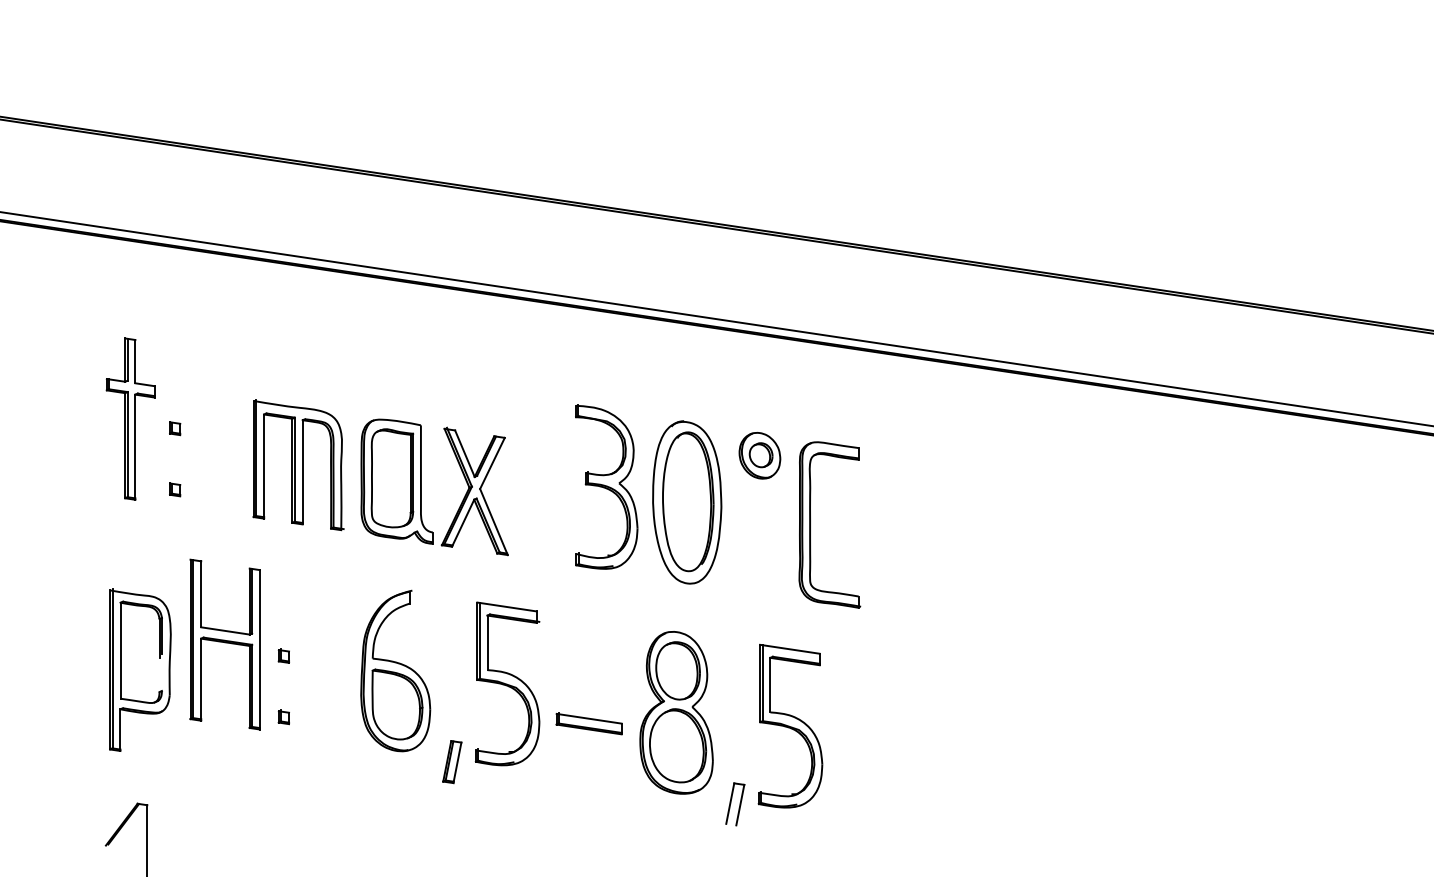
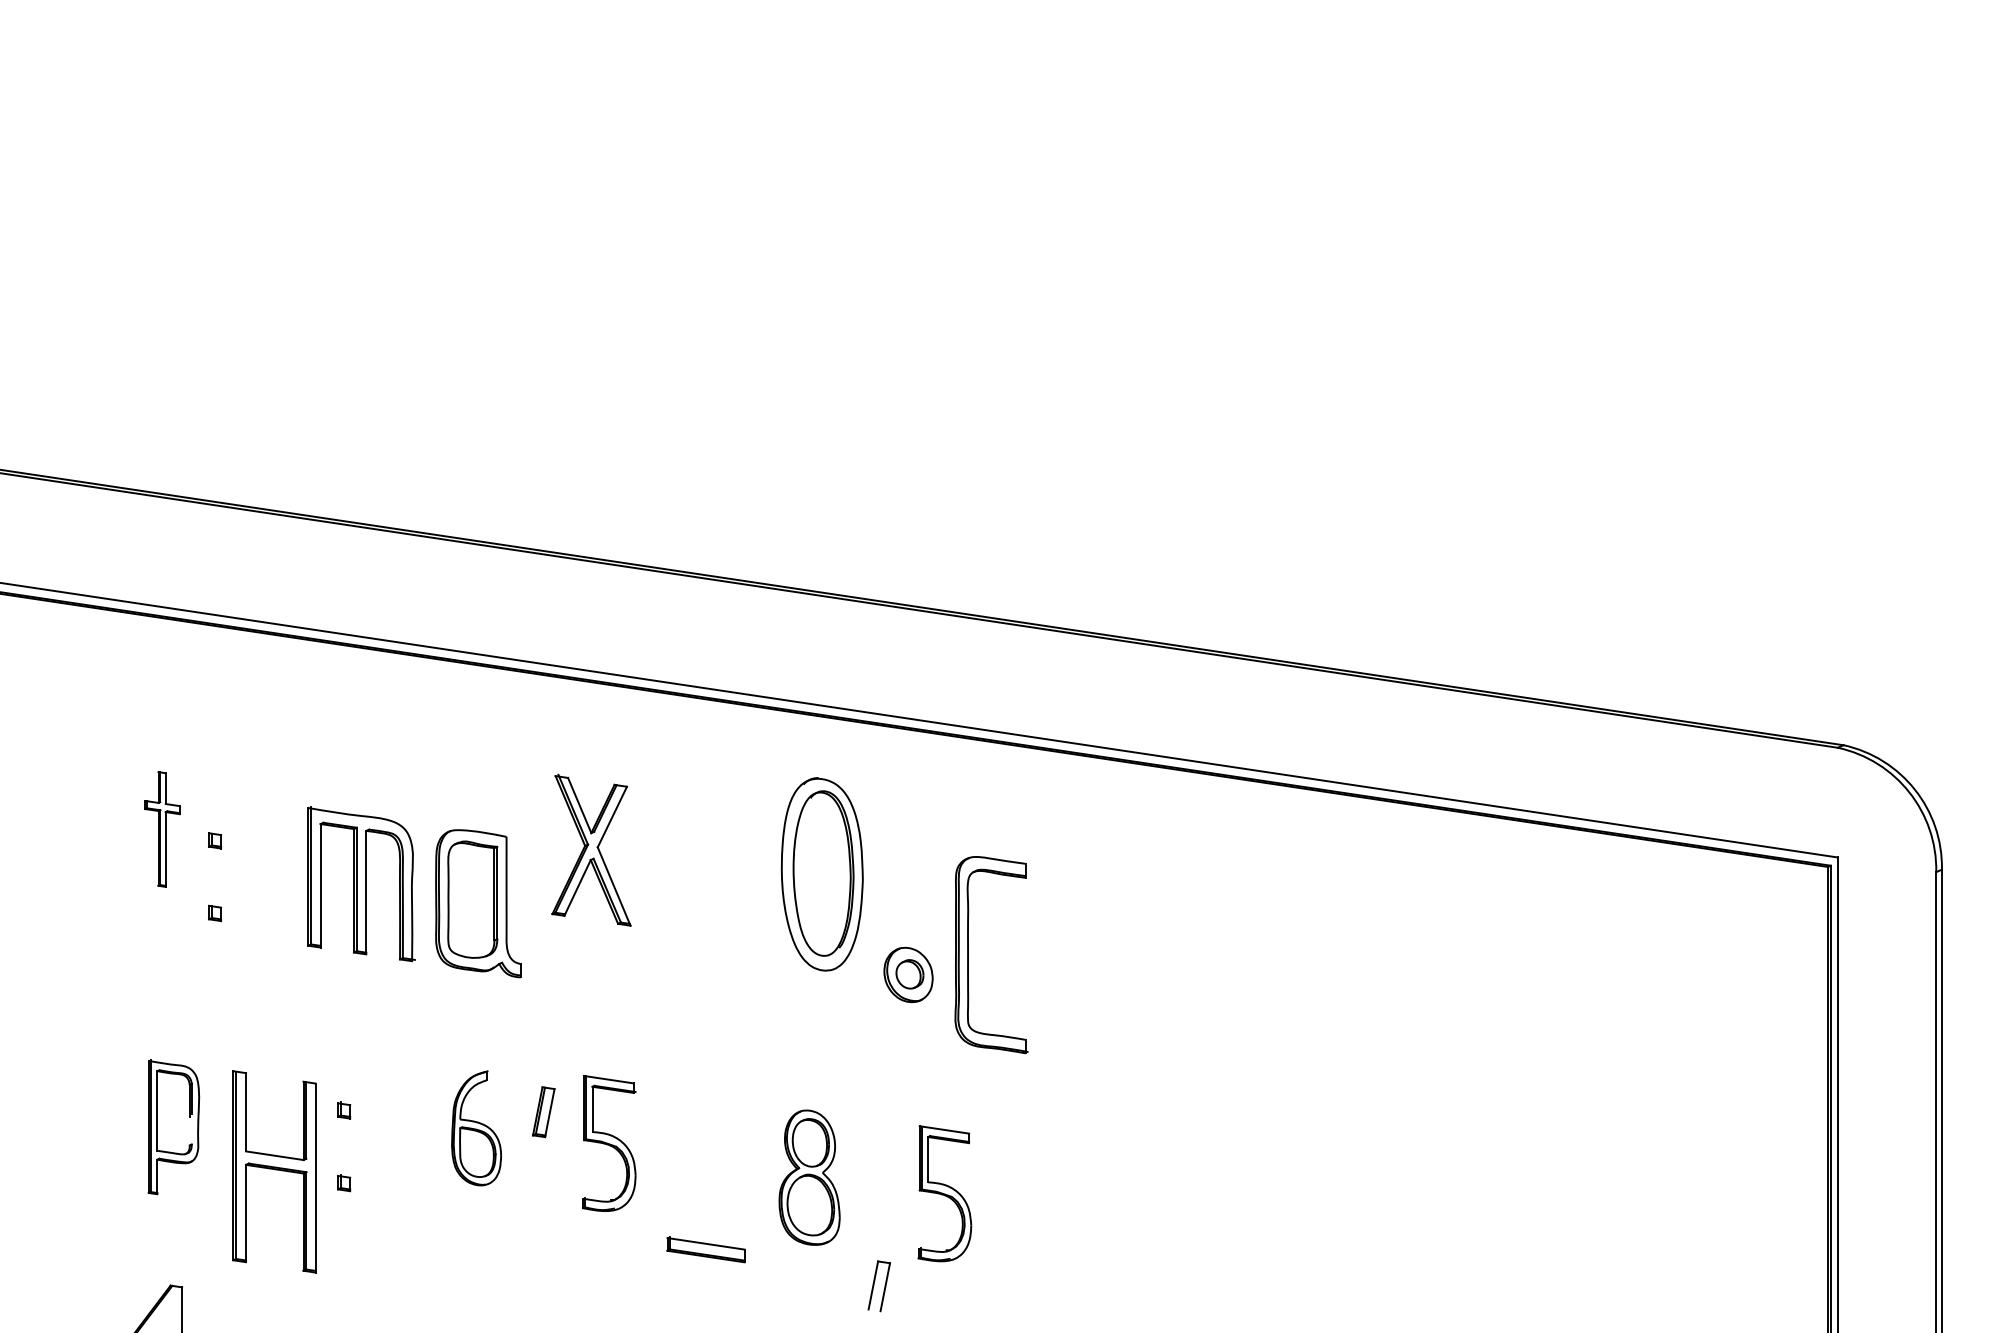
part: (130, 419) -> (162, 829), size x0.6
part: (759, 455) -> (908, 974), moved
part: (606, 486) -> (726, 909), removed
part: (474, 490) -> (591, 849), moved
part: (686, 502) -> (821, 874), moved
part: (225, 644) -> (274, 1171), moved
part: (140, 669) -> (173, 1126), size x0.7
part: (395, 671) -> (476, 1128), size x0.6
part: (506, 683) -> (608, 1143), size x0.7
part: (676, 712) -> (809, 1177), size x0.7
part: (588, 723) -> (705, 1249), moved
part: (790, 726) -> (944, 1193), size x0.7
part: (452, 762) -> (543, 1112), moved

